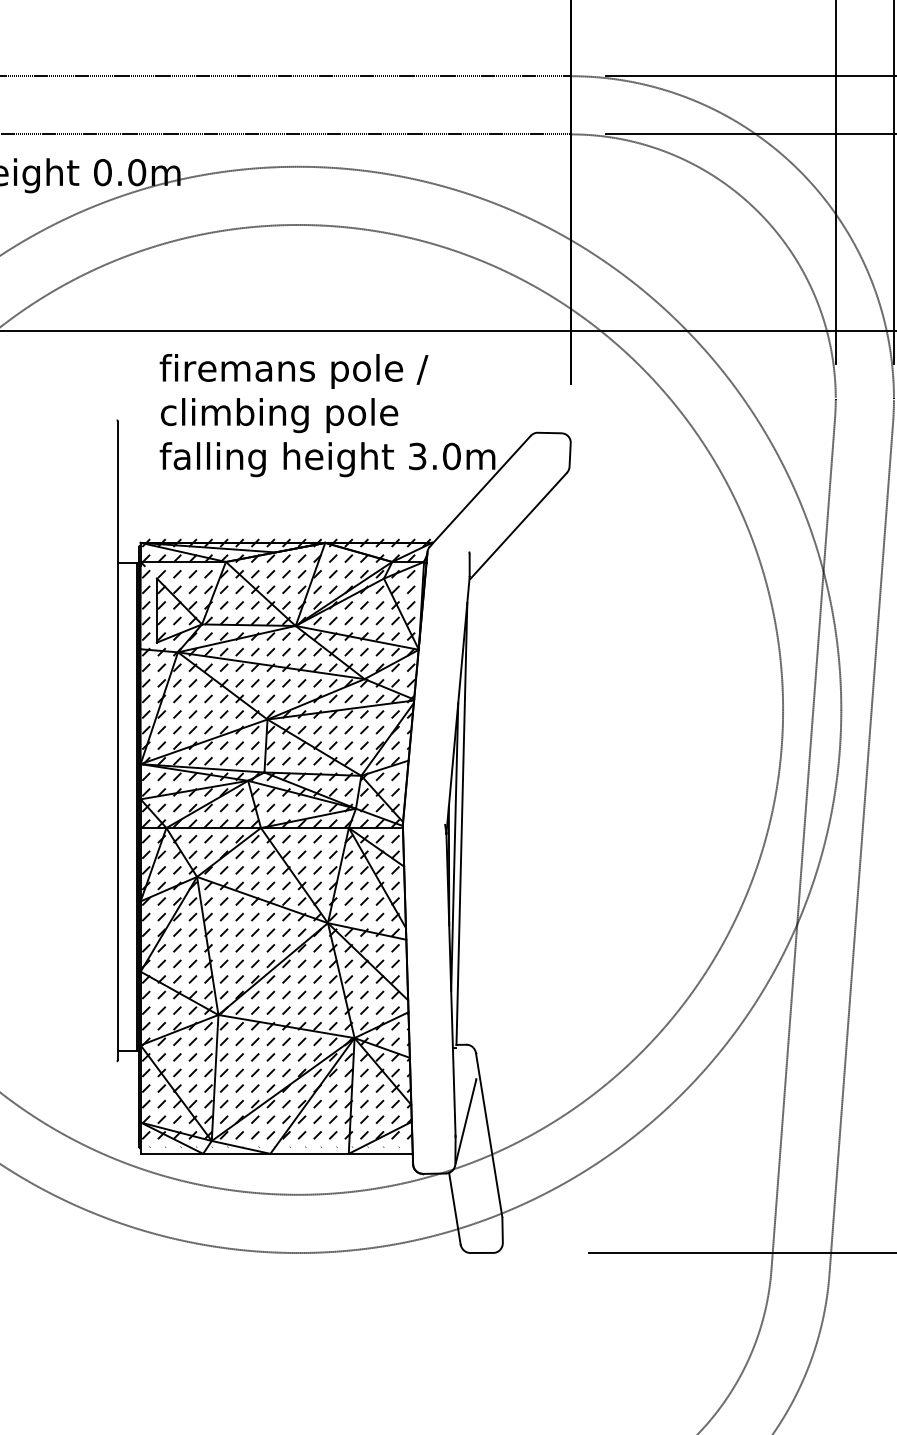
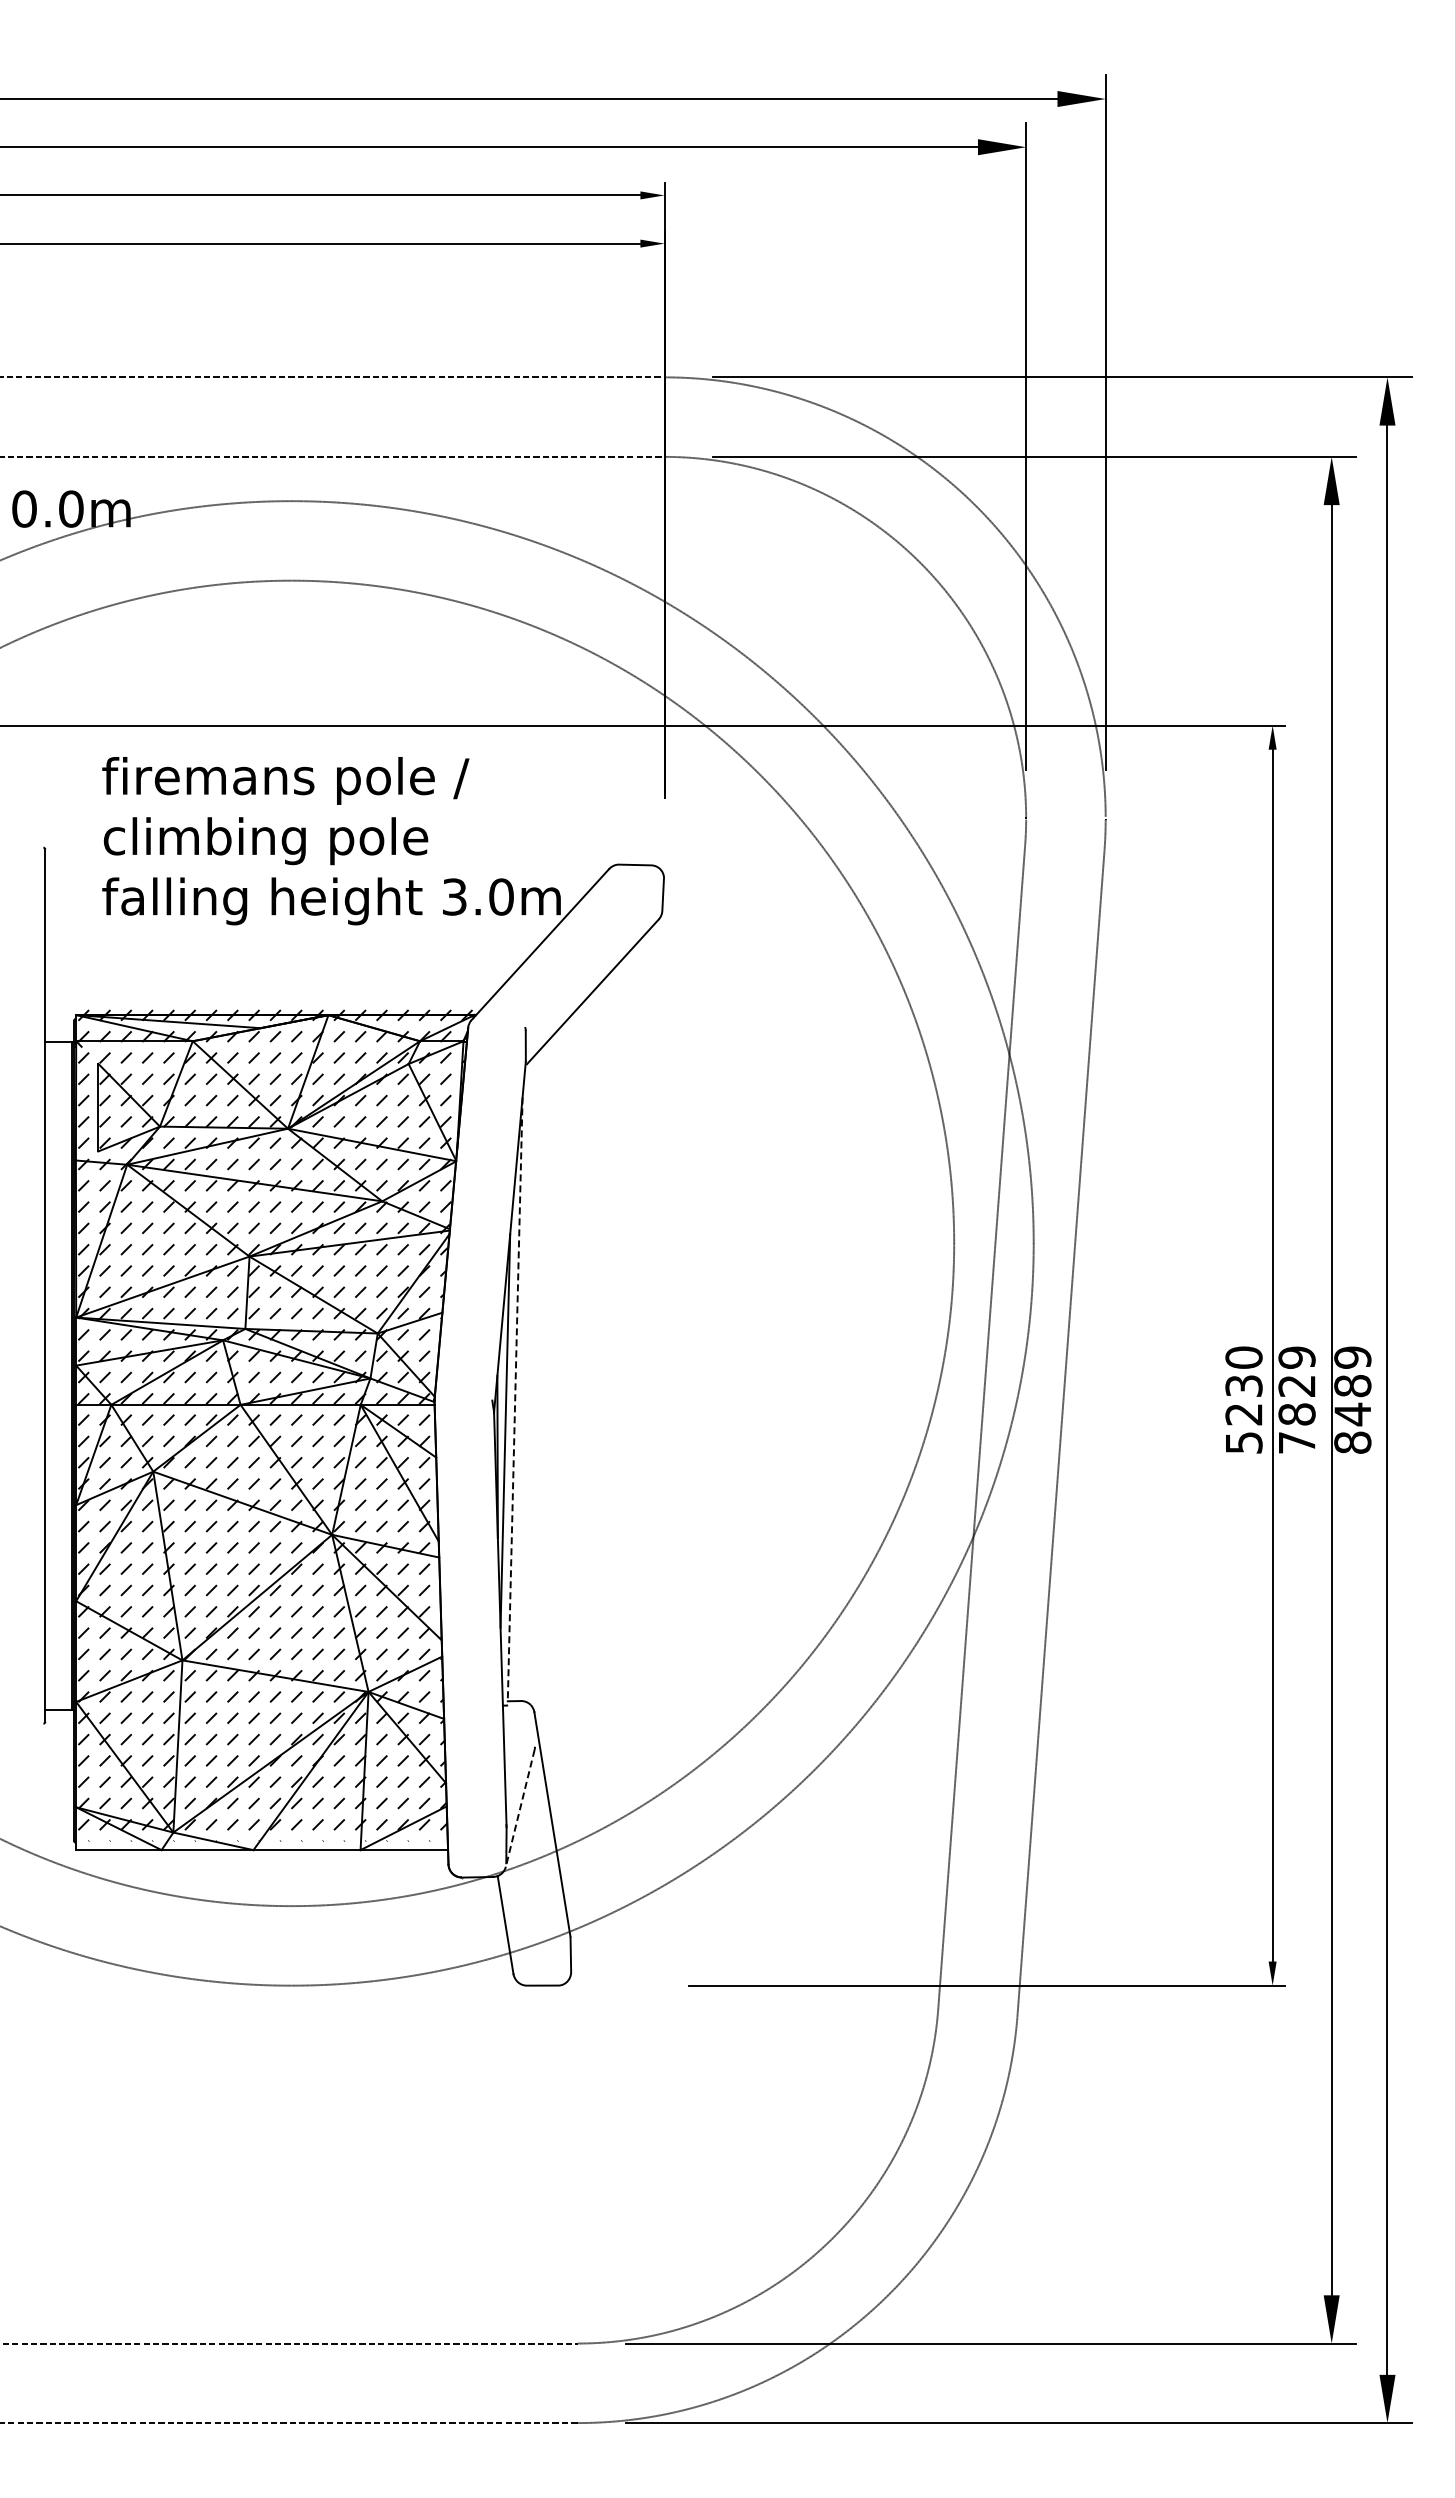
line: (462, 824) -> (515, 1399), solid -> dashed
line: (465, 1123) -> (520, 1808), solid -> dashed

